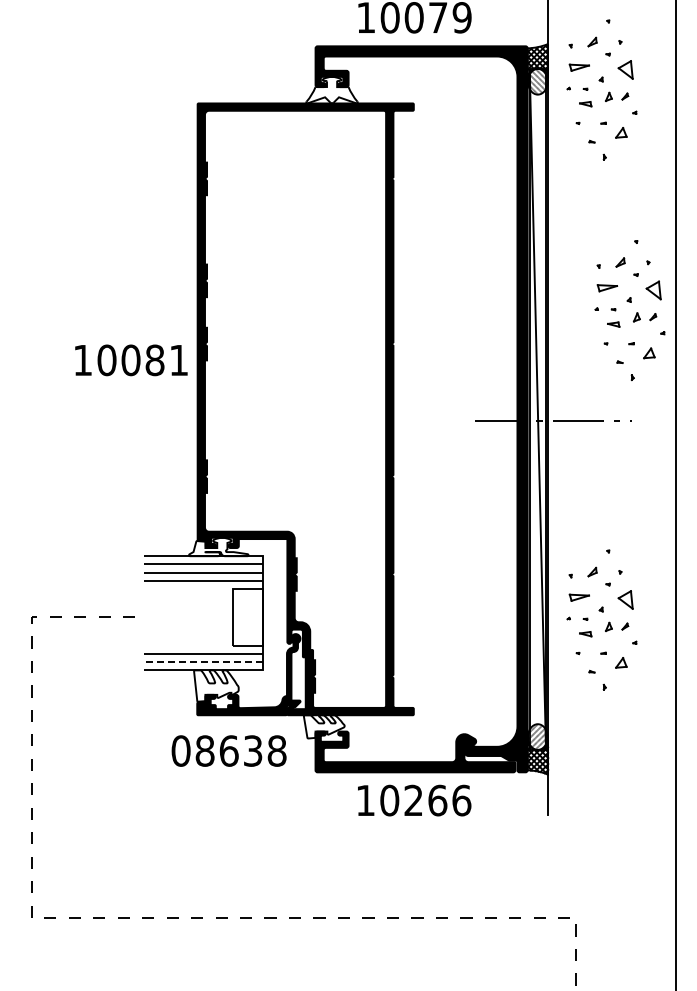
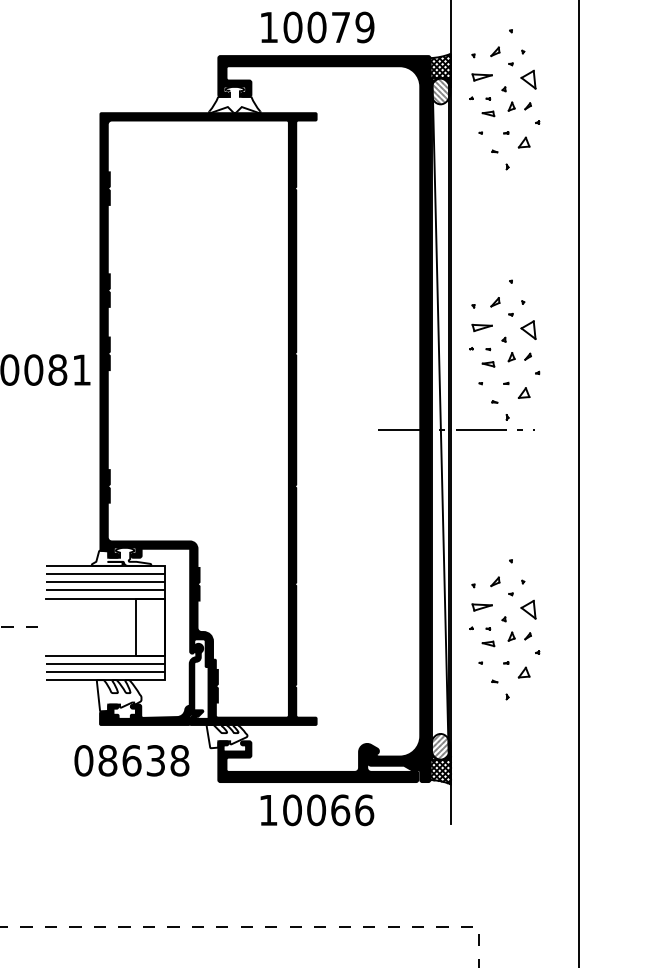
part: (636, 312) -> (511, 352), moved
line: (202, 588) -> (105, 598), added
line: (202, 645) -> (105, 655), added
line: (202, 662) -> (105, 672), dashed -> solid
text: (413, 800) -> (316, 810), 10266 -> 10066

